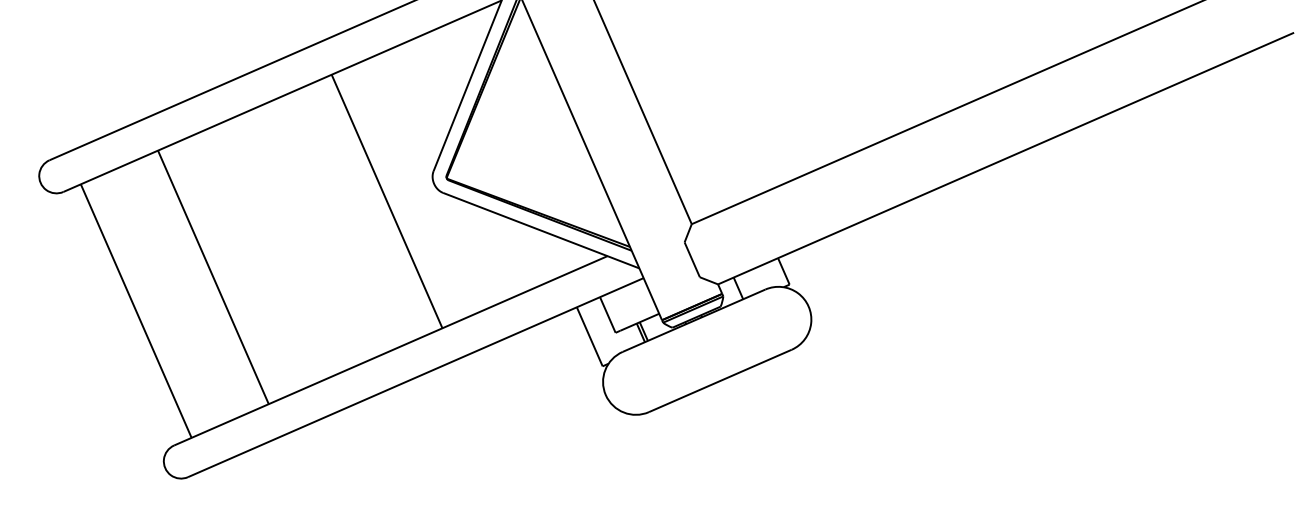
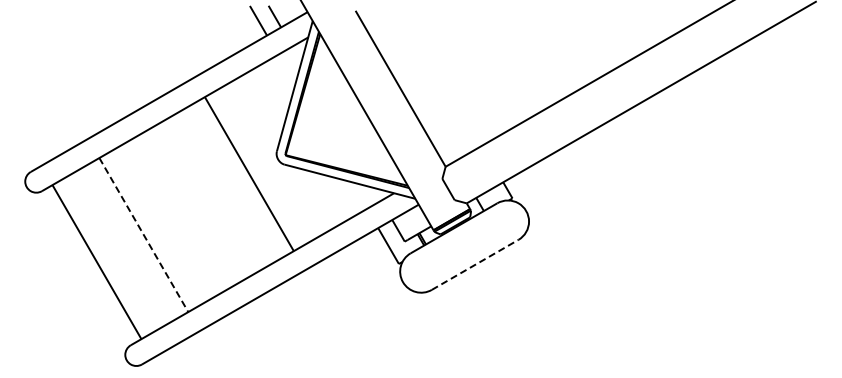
line: (212, 278) -> (143, 235), solid -> dashed
line: (720, 380) -> (475, 264), solid -> dashed

